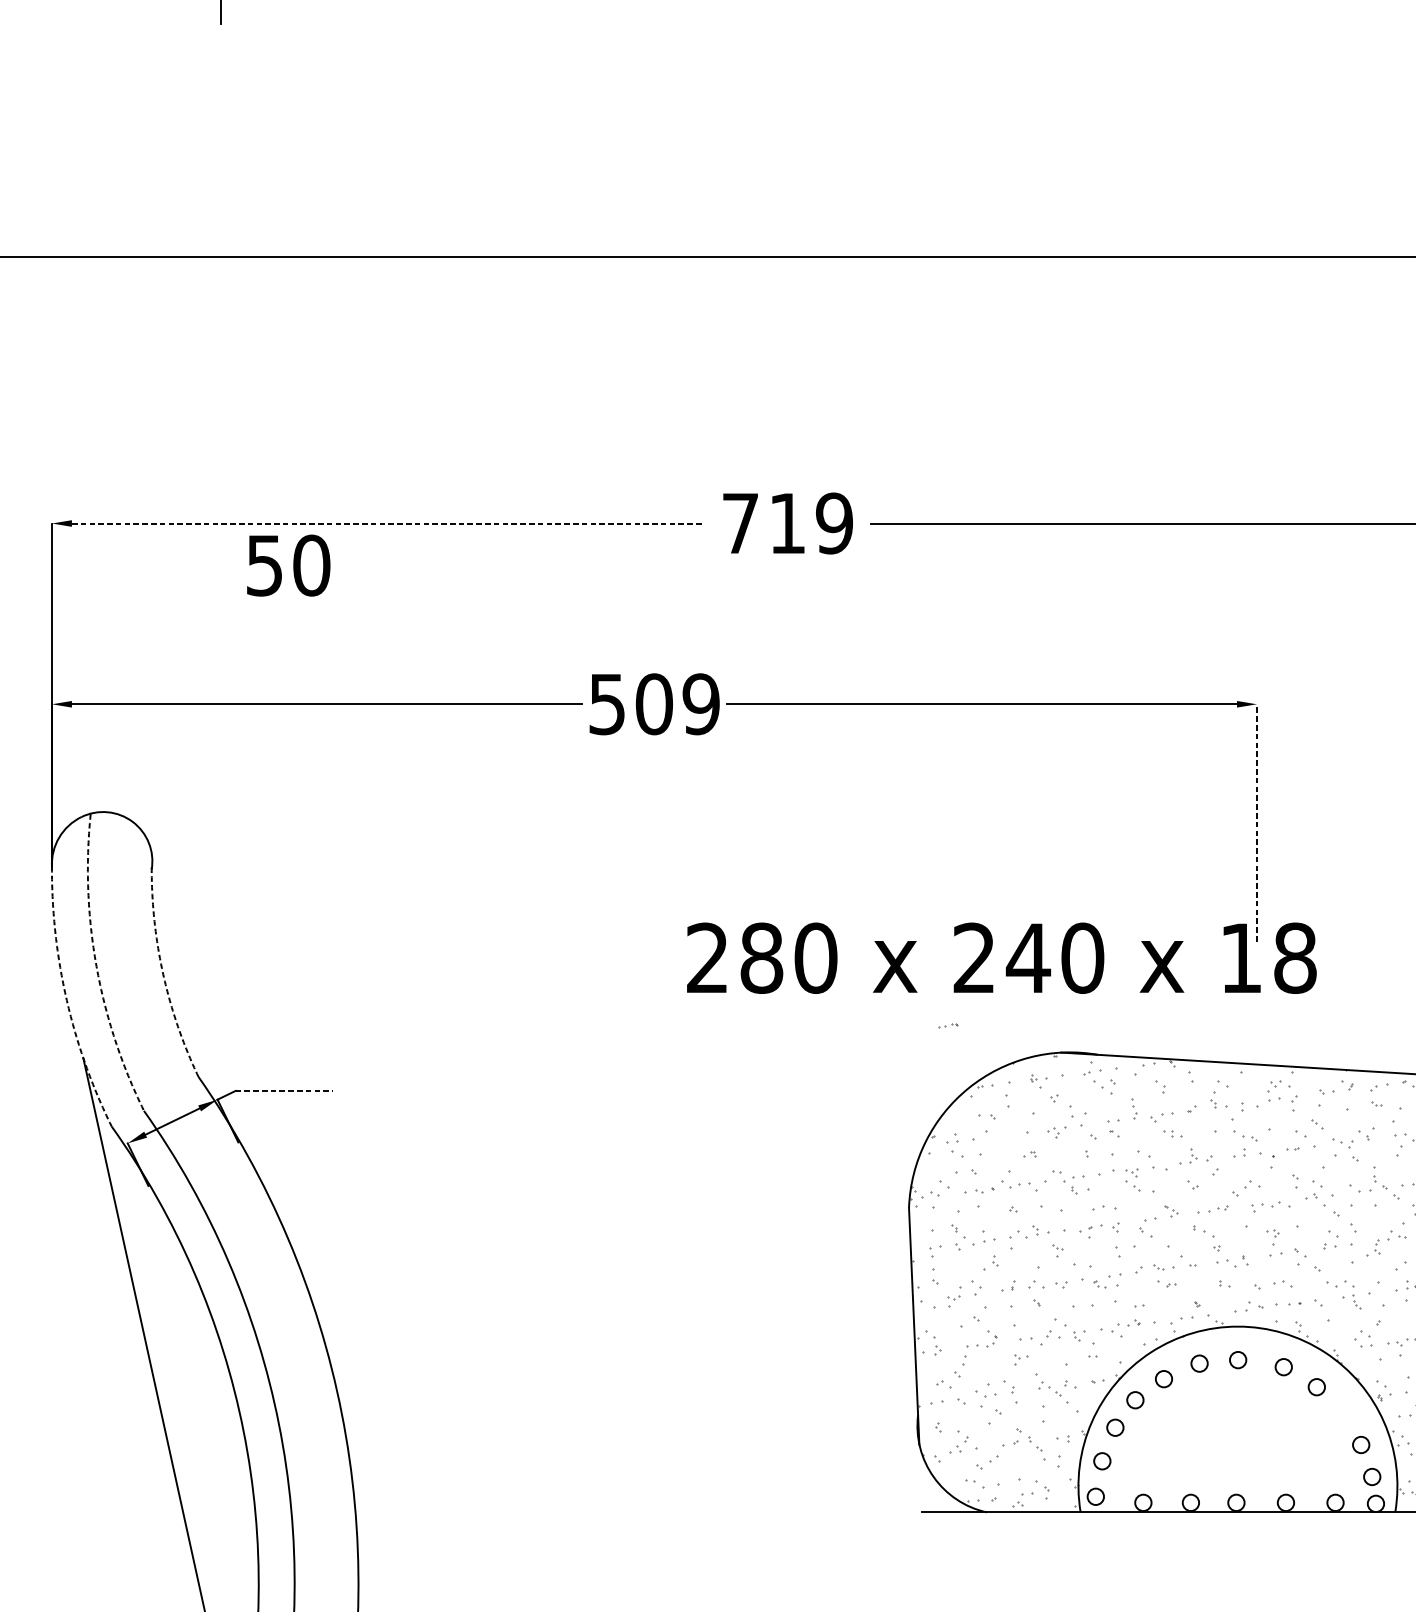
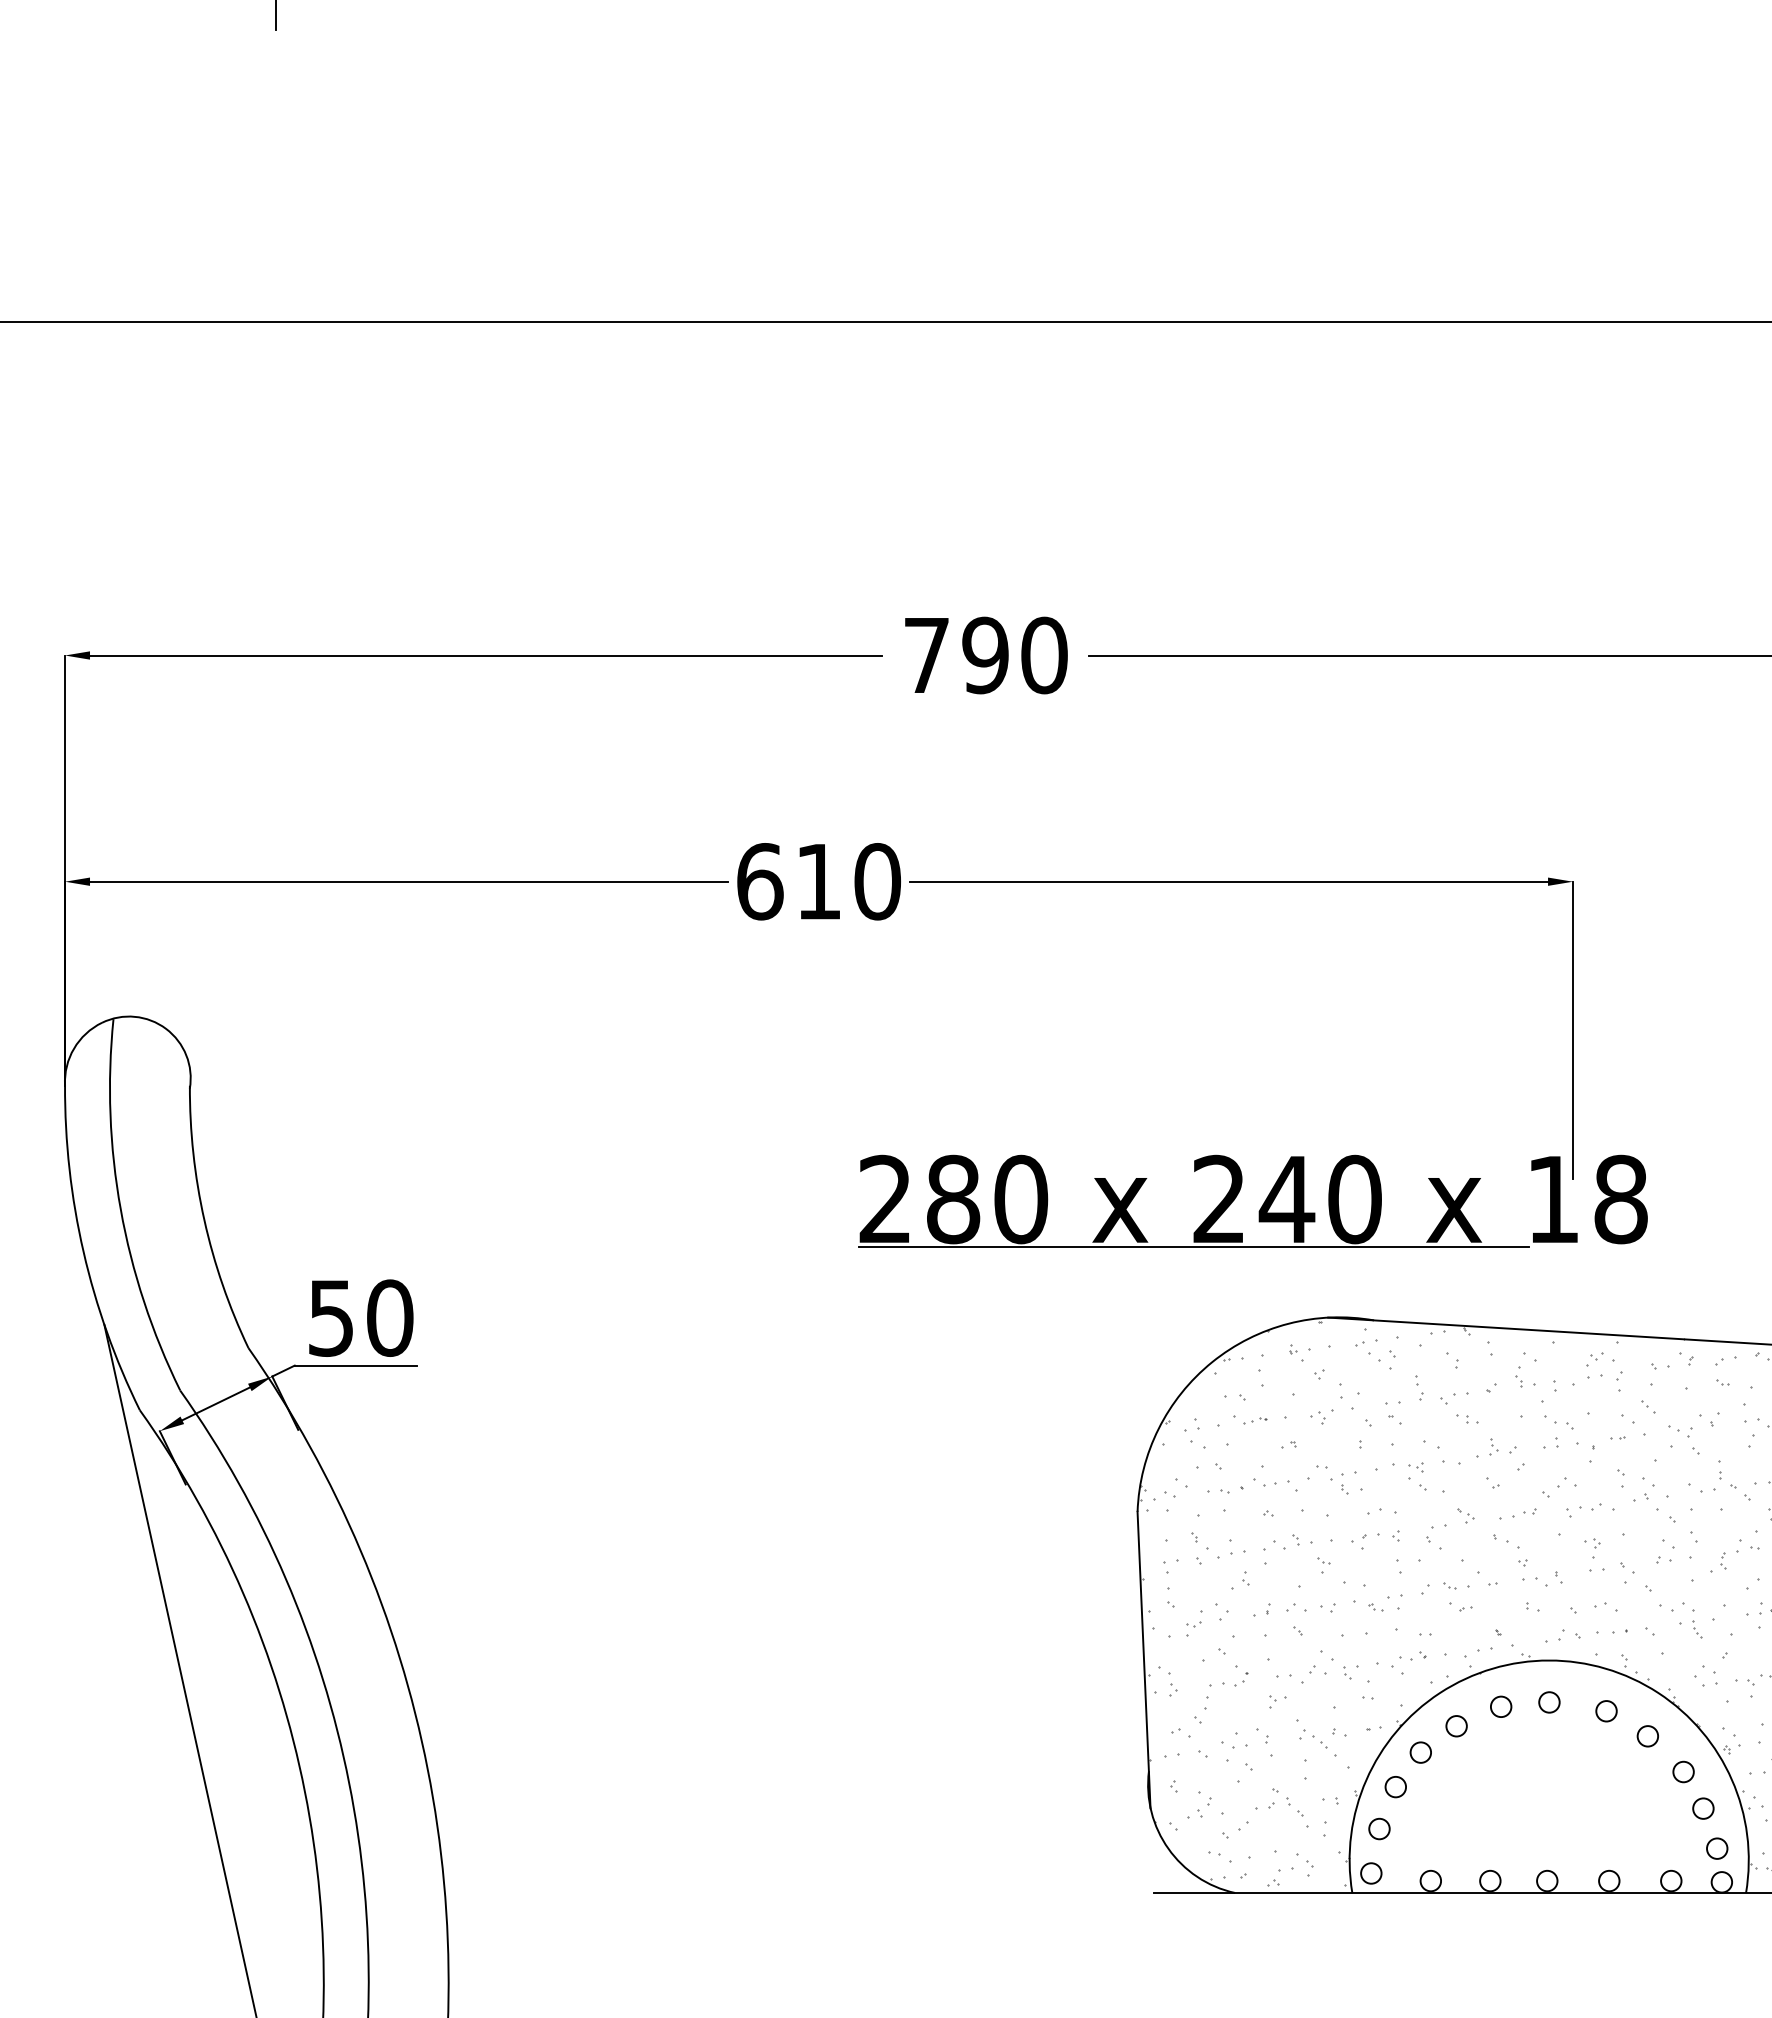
line: (388, 523) -> (486, 655), dashed -> solid
text: (810, 523) -> (1014, 655), 719 -> 790
text: (288, 565) -> (361, 1317), moved
text: (654, 704) -> (819, 881), 509 -> 610
line: (1257, 822) -> (1573, 1029), dashed -> solid
arc: (96, 966) -> (120, 1209), dashed -> solid
arc: (163, 975) -> (204, 1220), dashed -> solid
line: (953, 996) -> (1193, 1247), added
arc: (66, 1000) -> (83, 1252), dashed -> solid
part: (948, 1025) -> (1255, 1420), moved
line: (284, 1090) -> (356, 1365), dashed -> solid
circle: (1345, 1415) -> (1683, 1771), added

